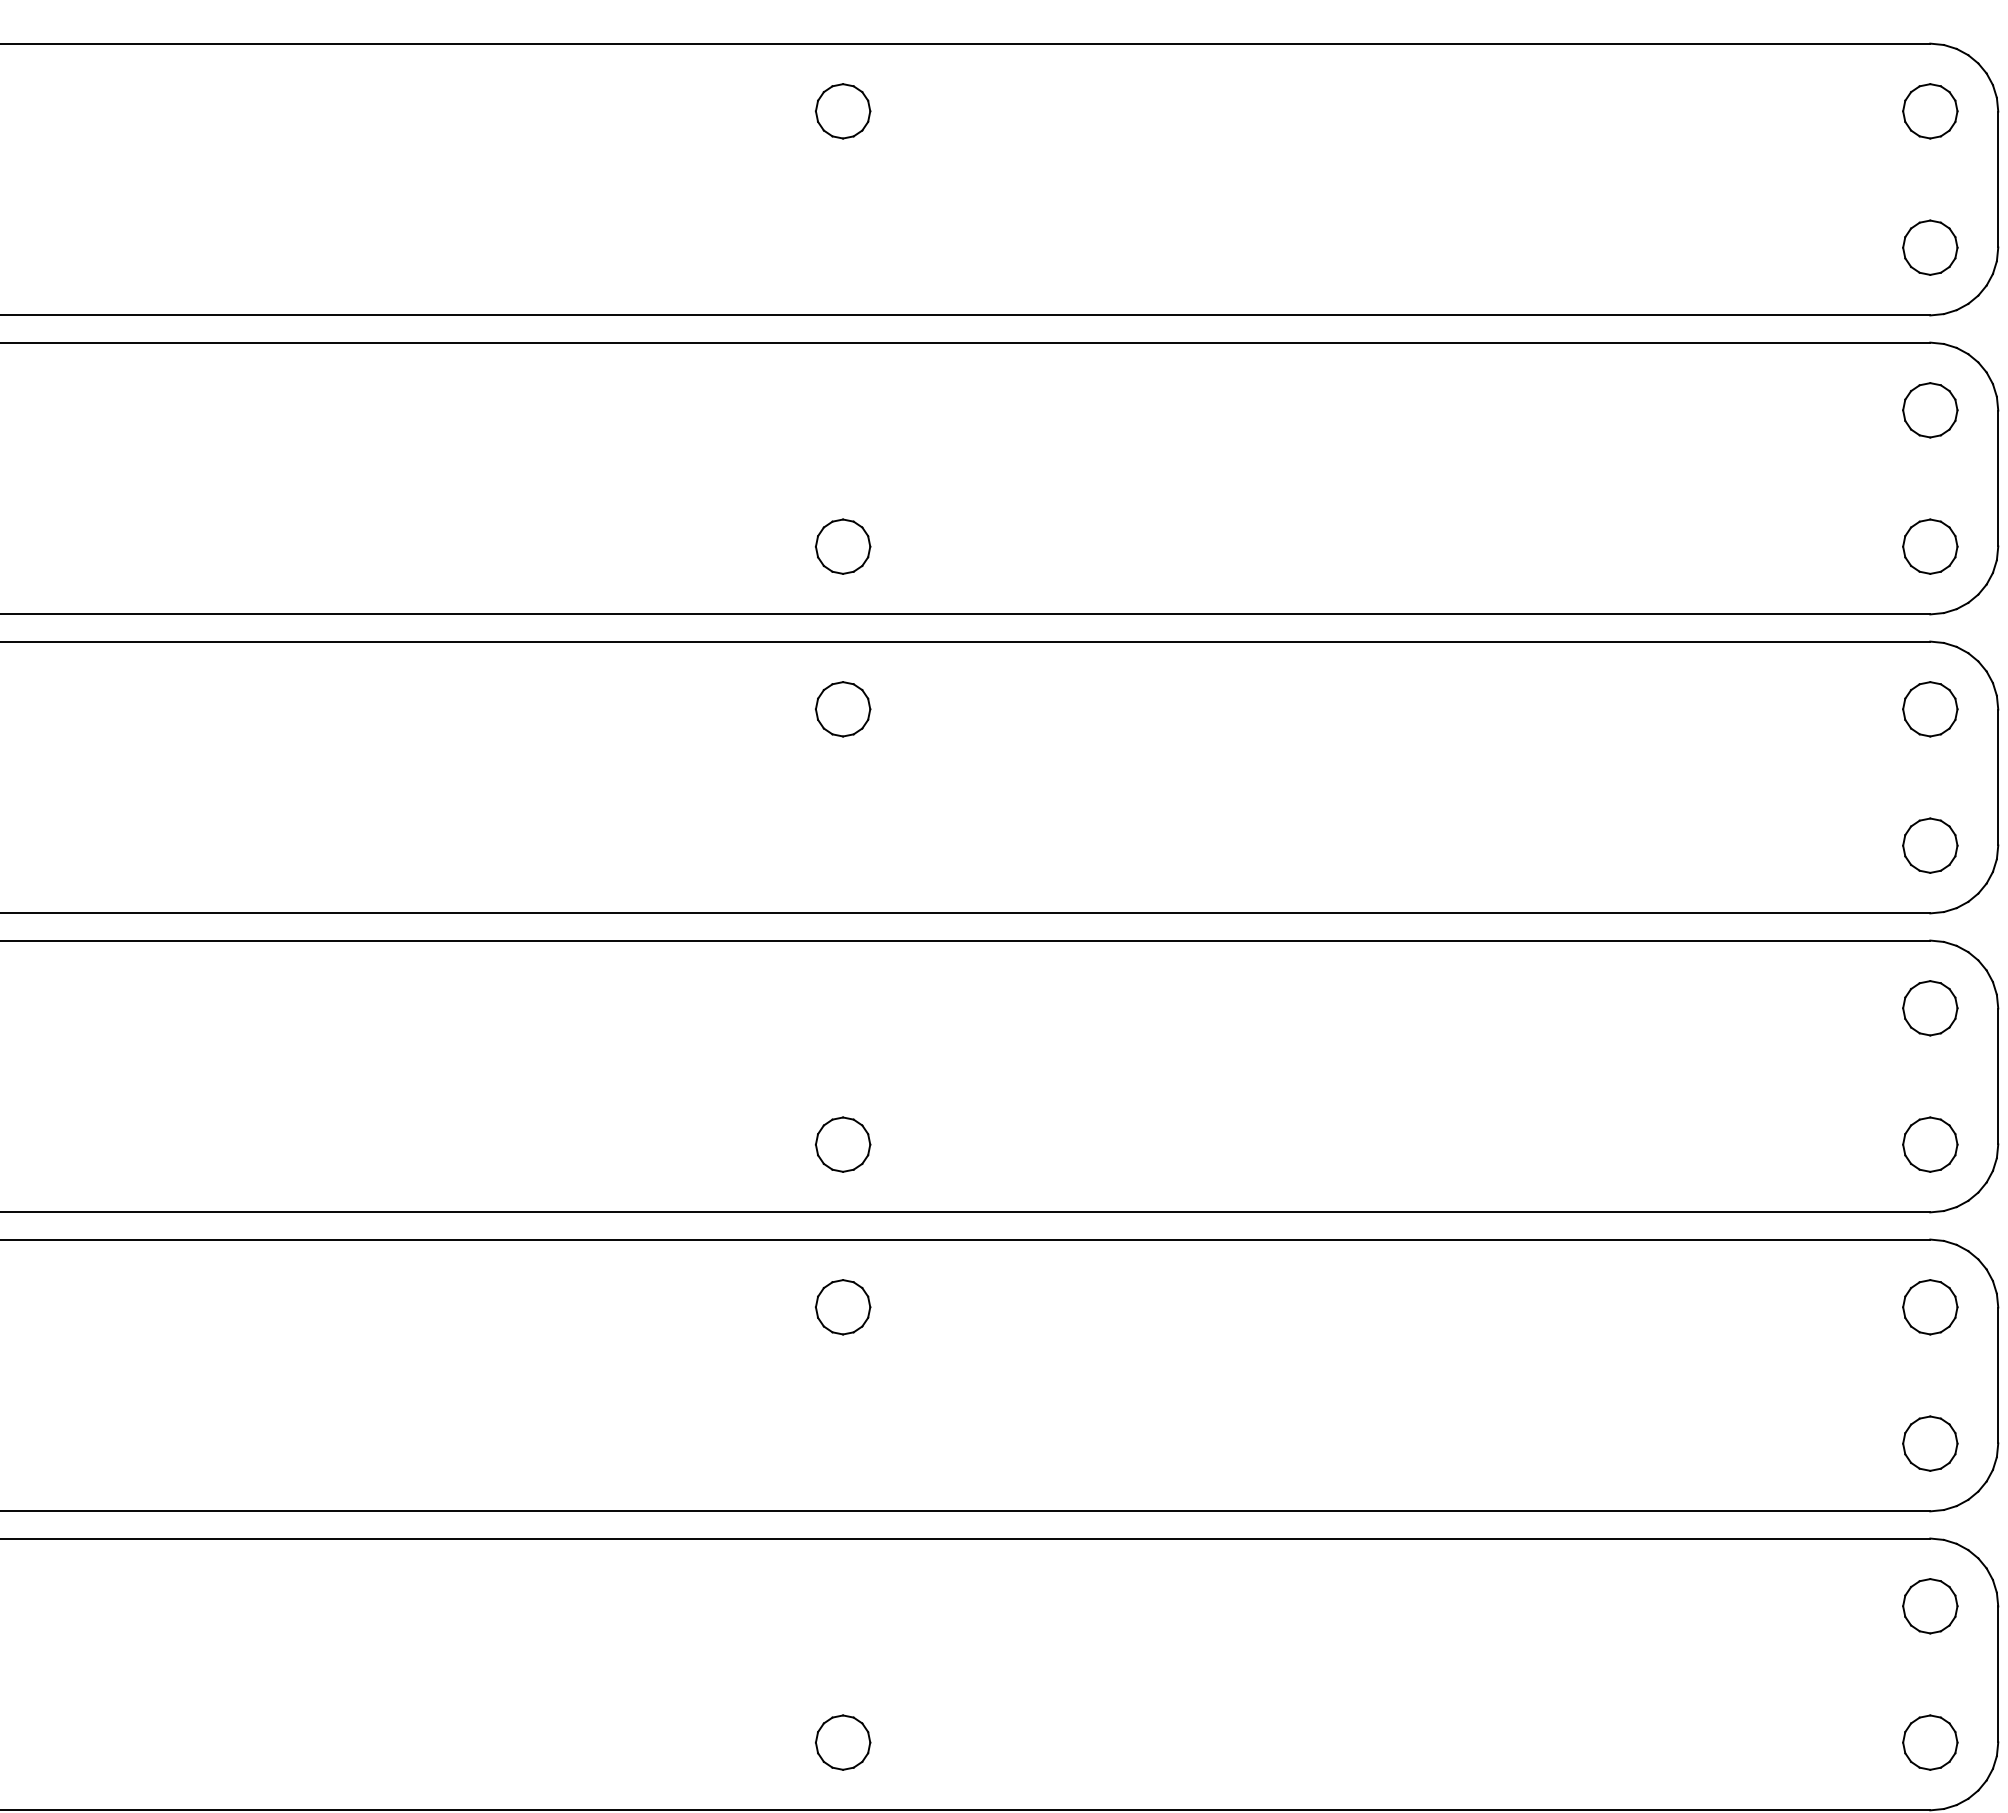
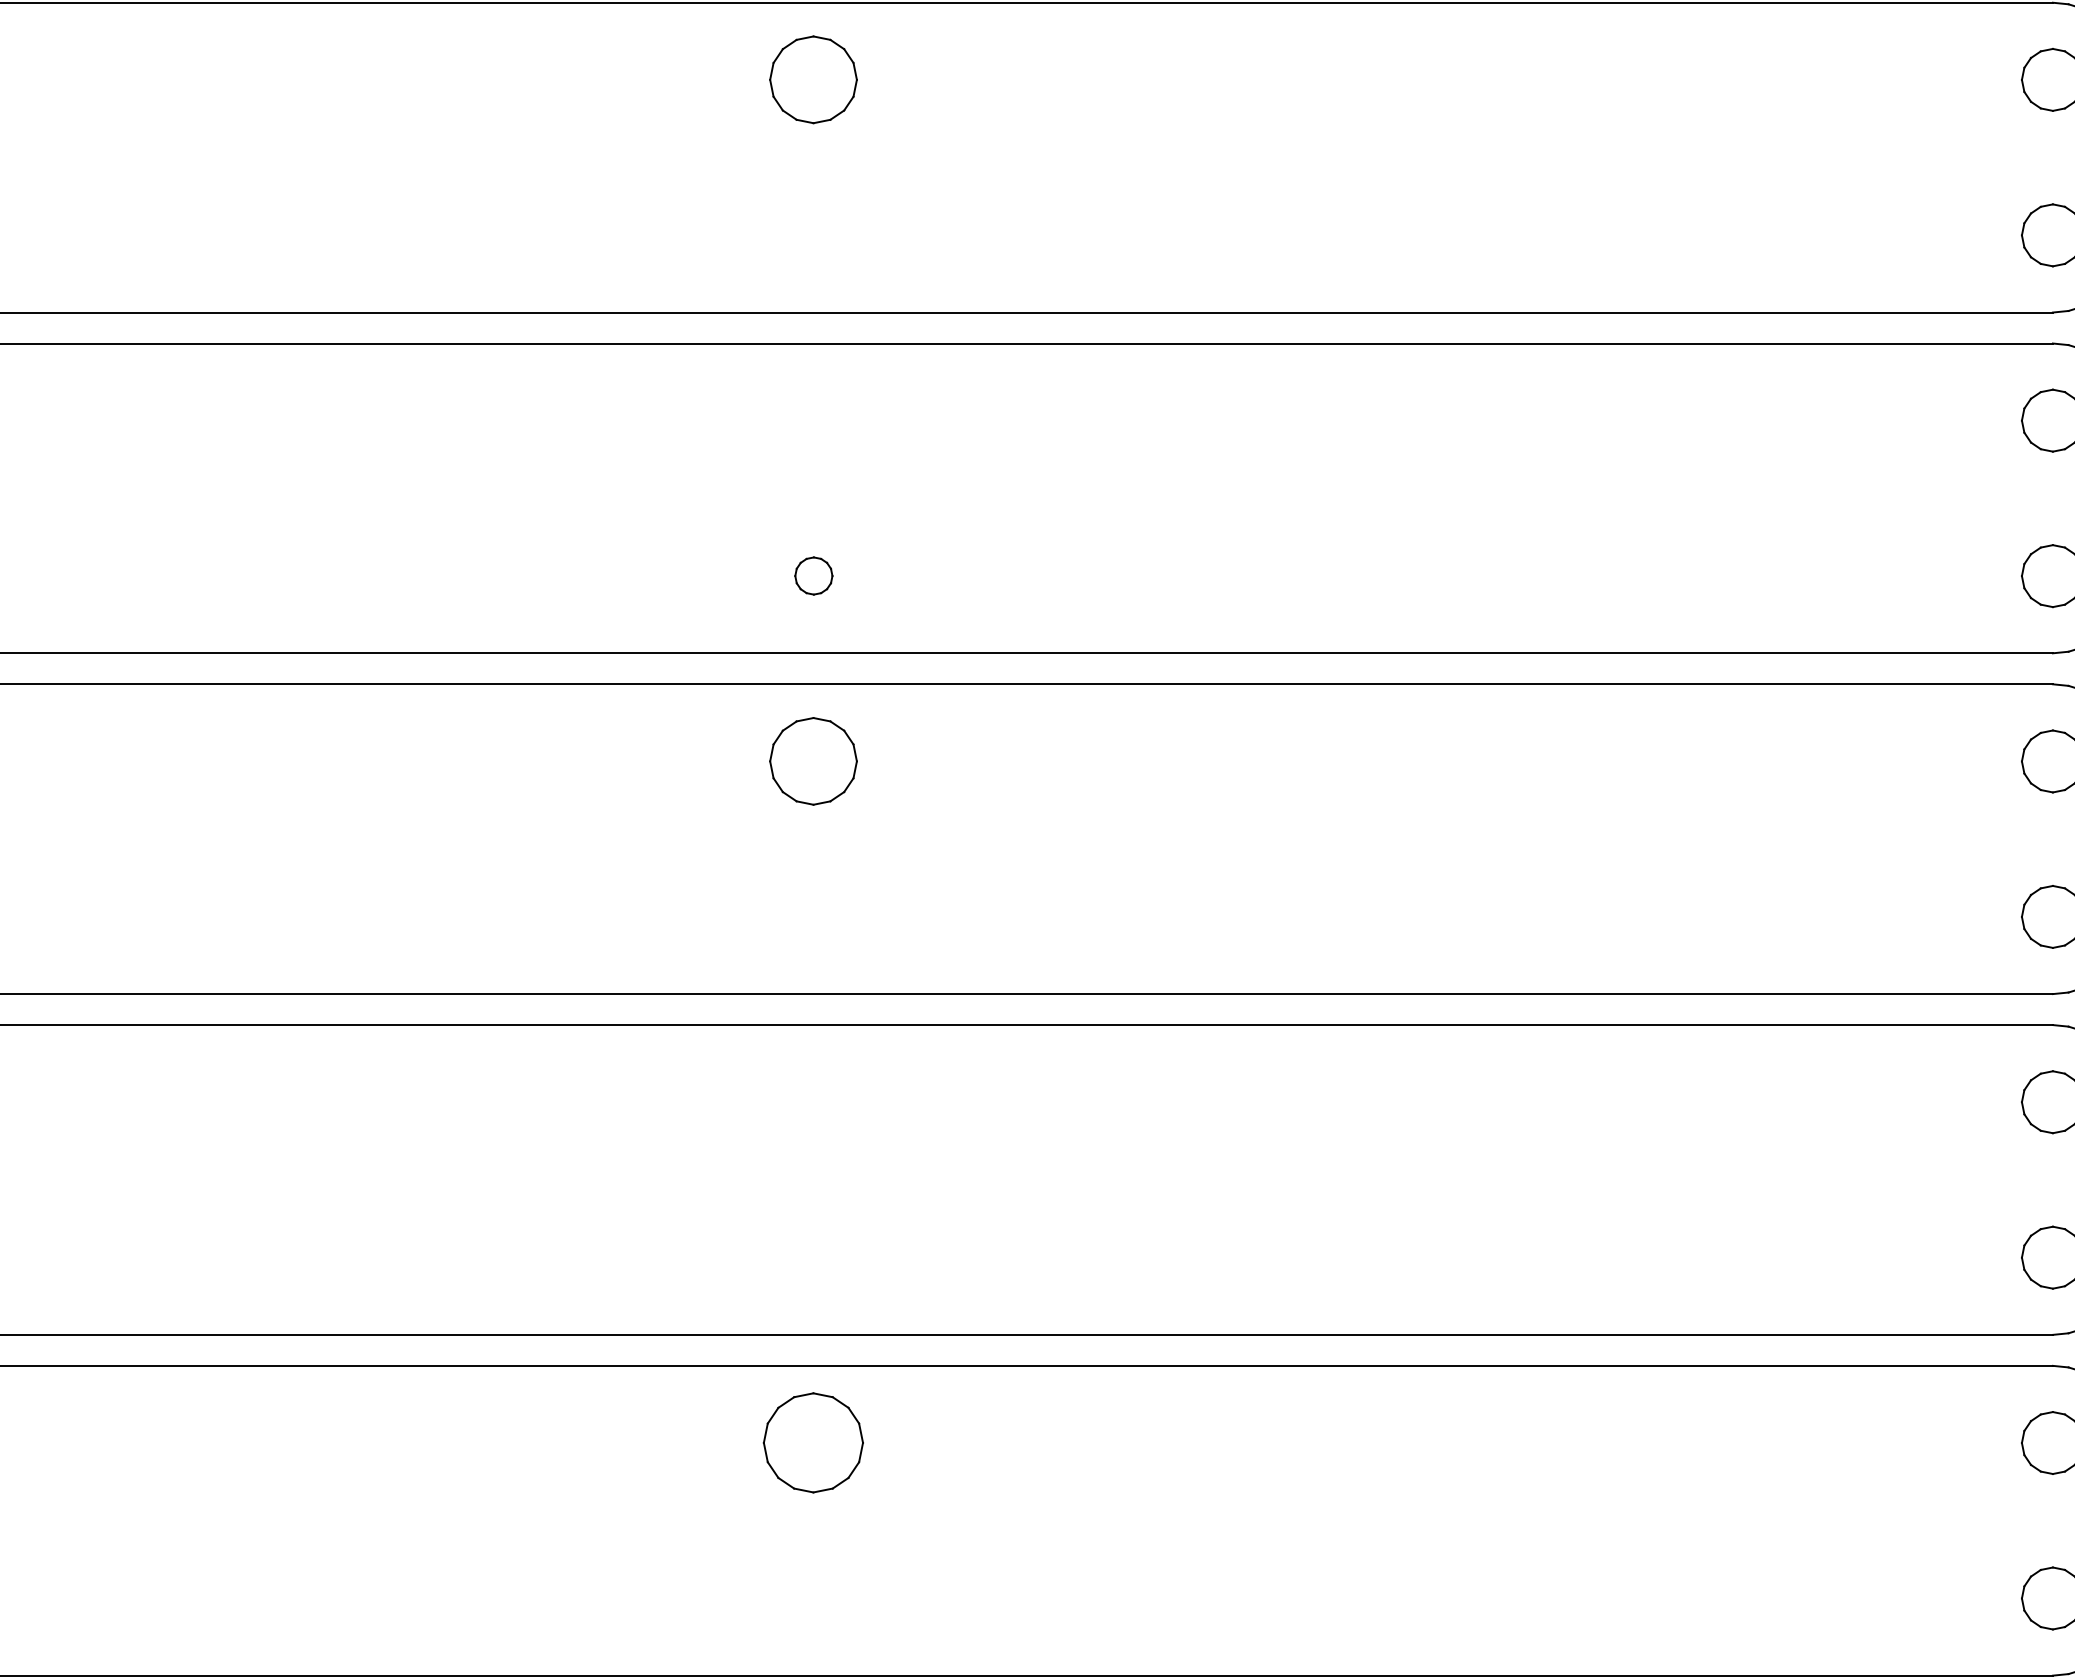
part: (843, 111) -> (814, 80), size x1.4
part: (843, 546) -> (814, 575), size x0.6
part: (843, 709) -> (814, 761), size x1.4
part: (843, 1144) -> (814, 1257), removed
part: (843, 1307) -> (814, 1443), size x1.6

